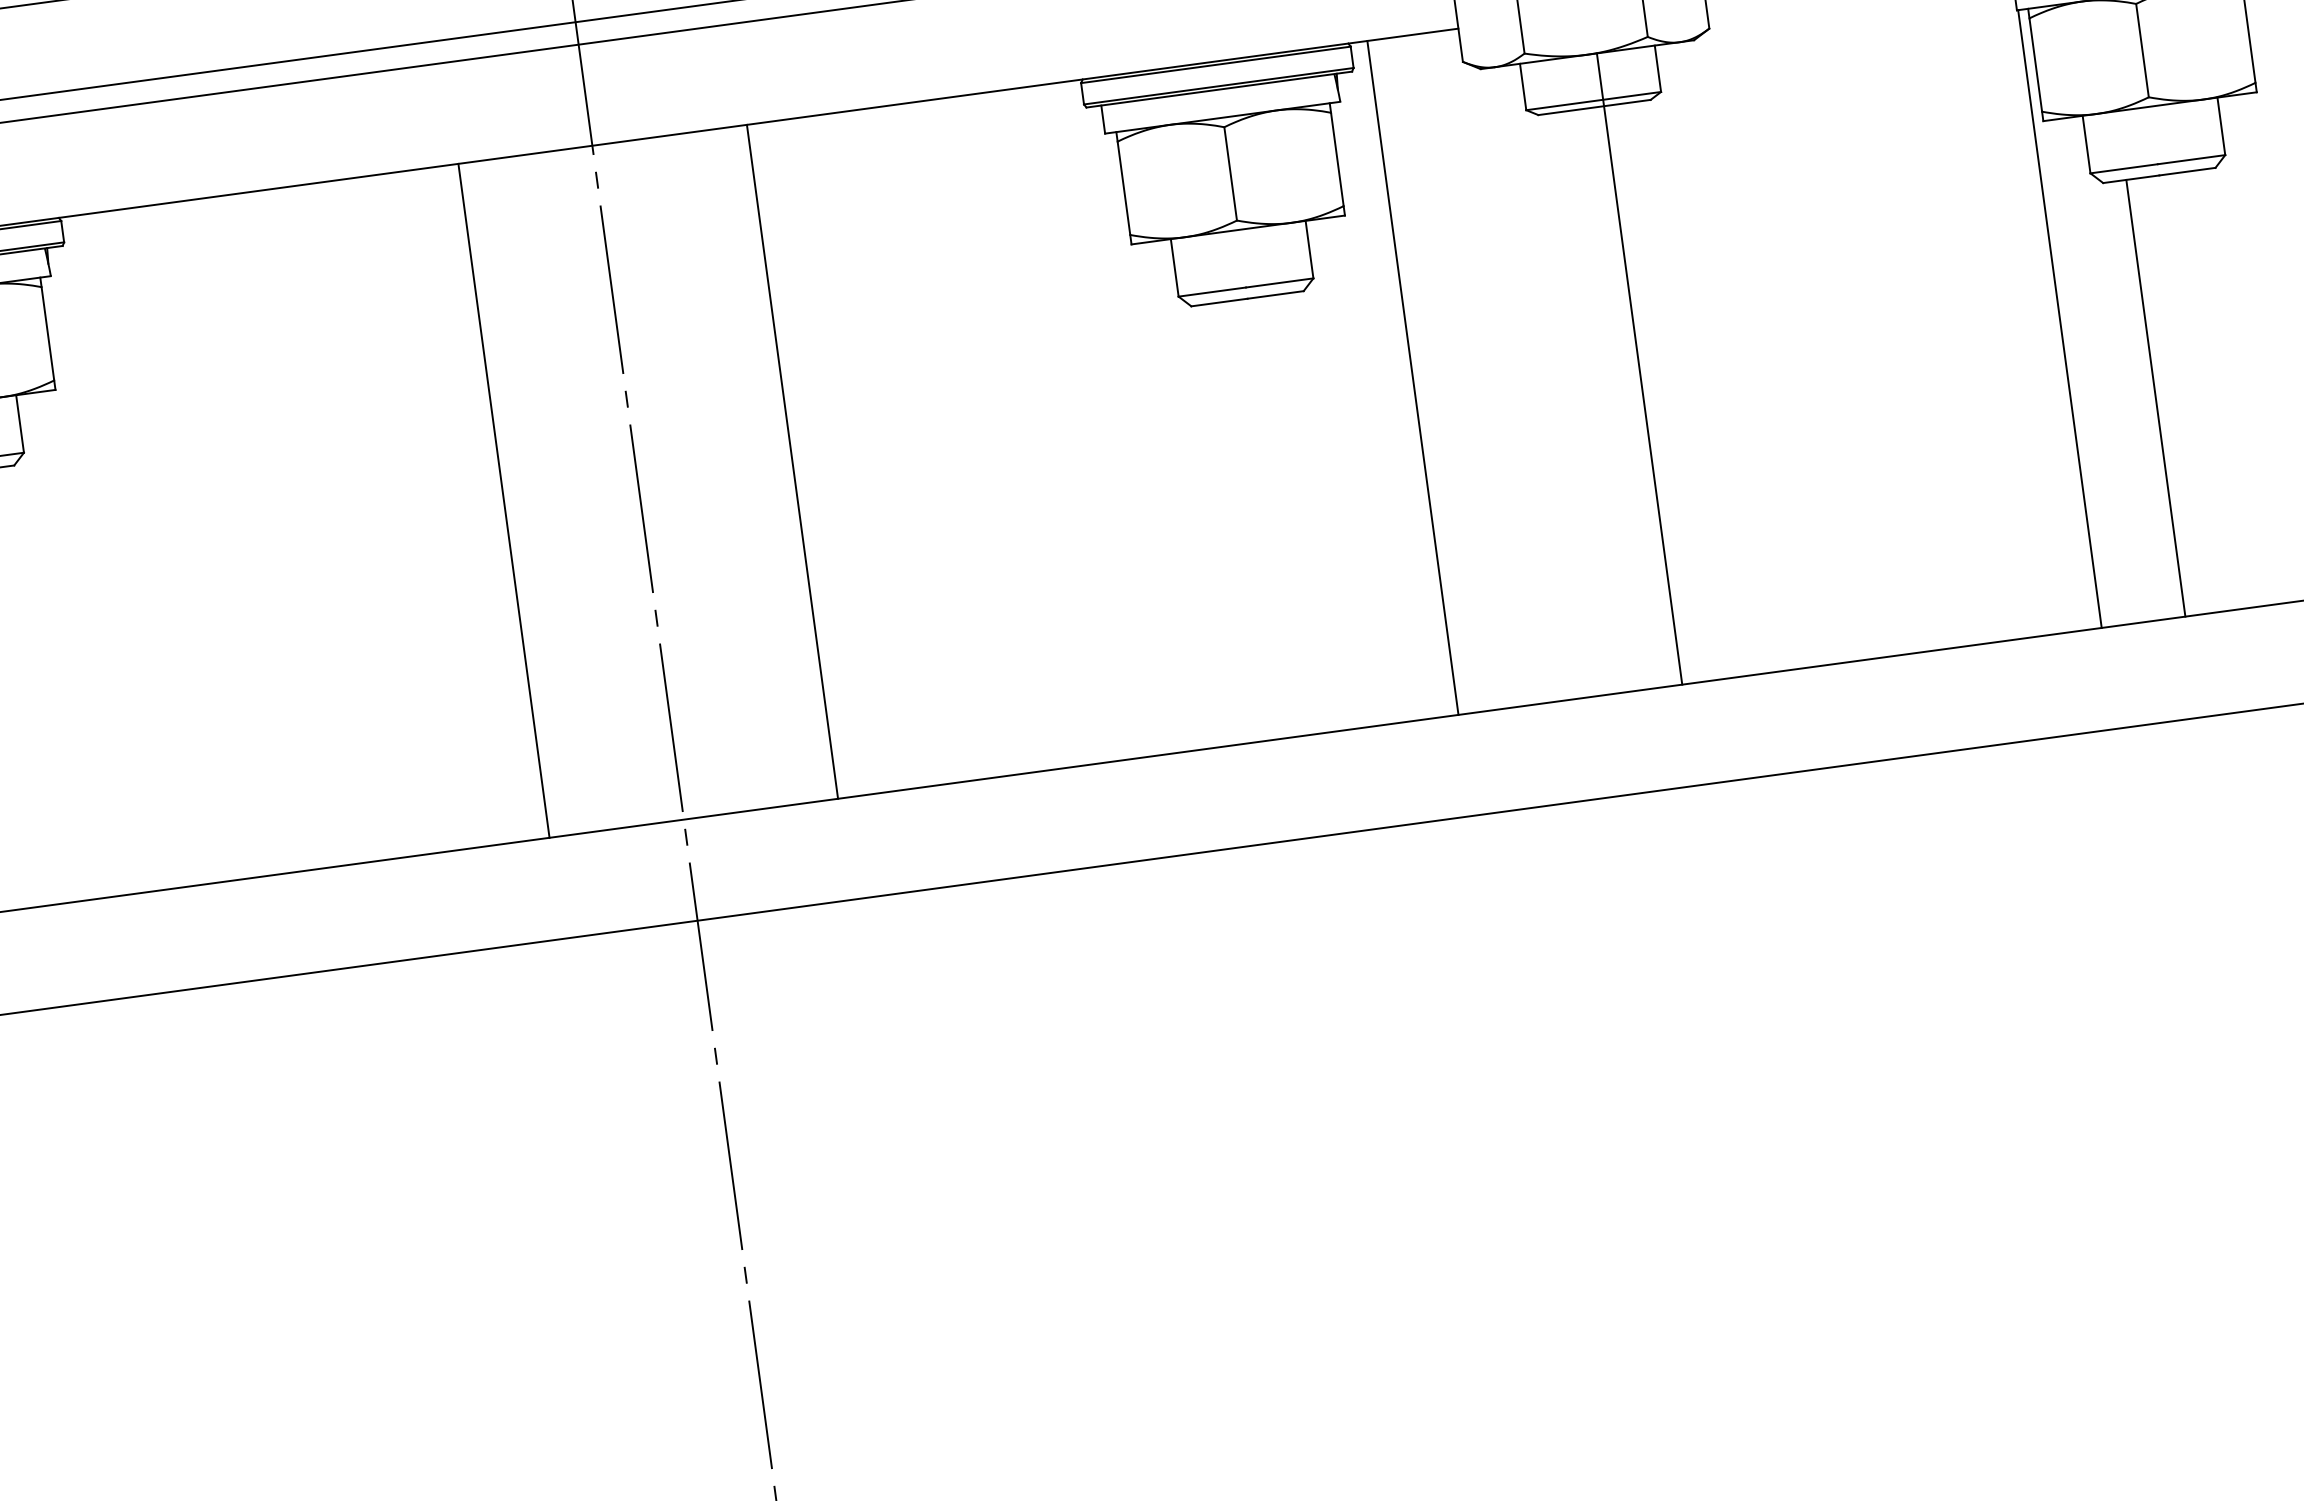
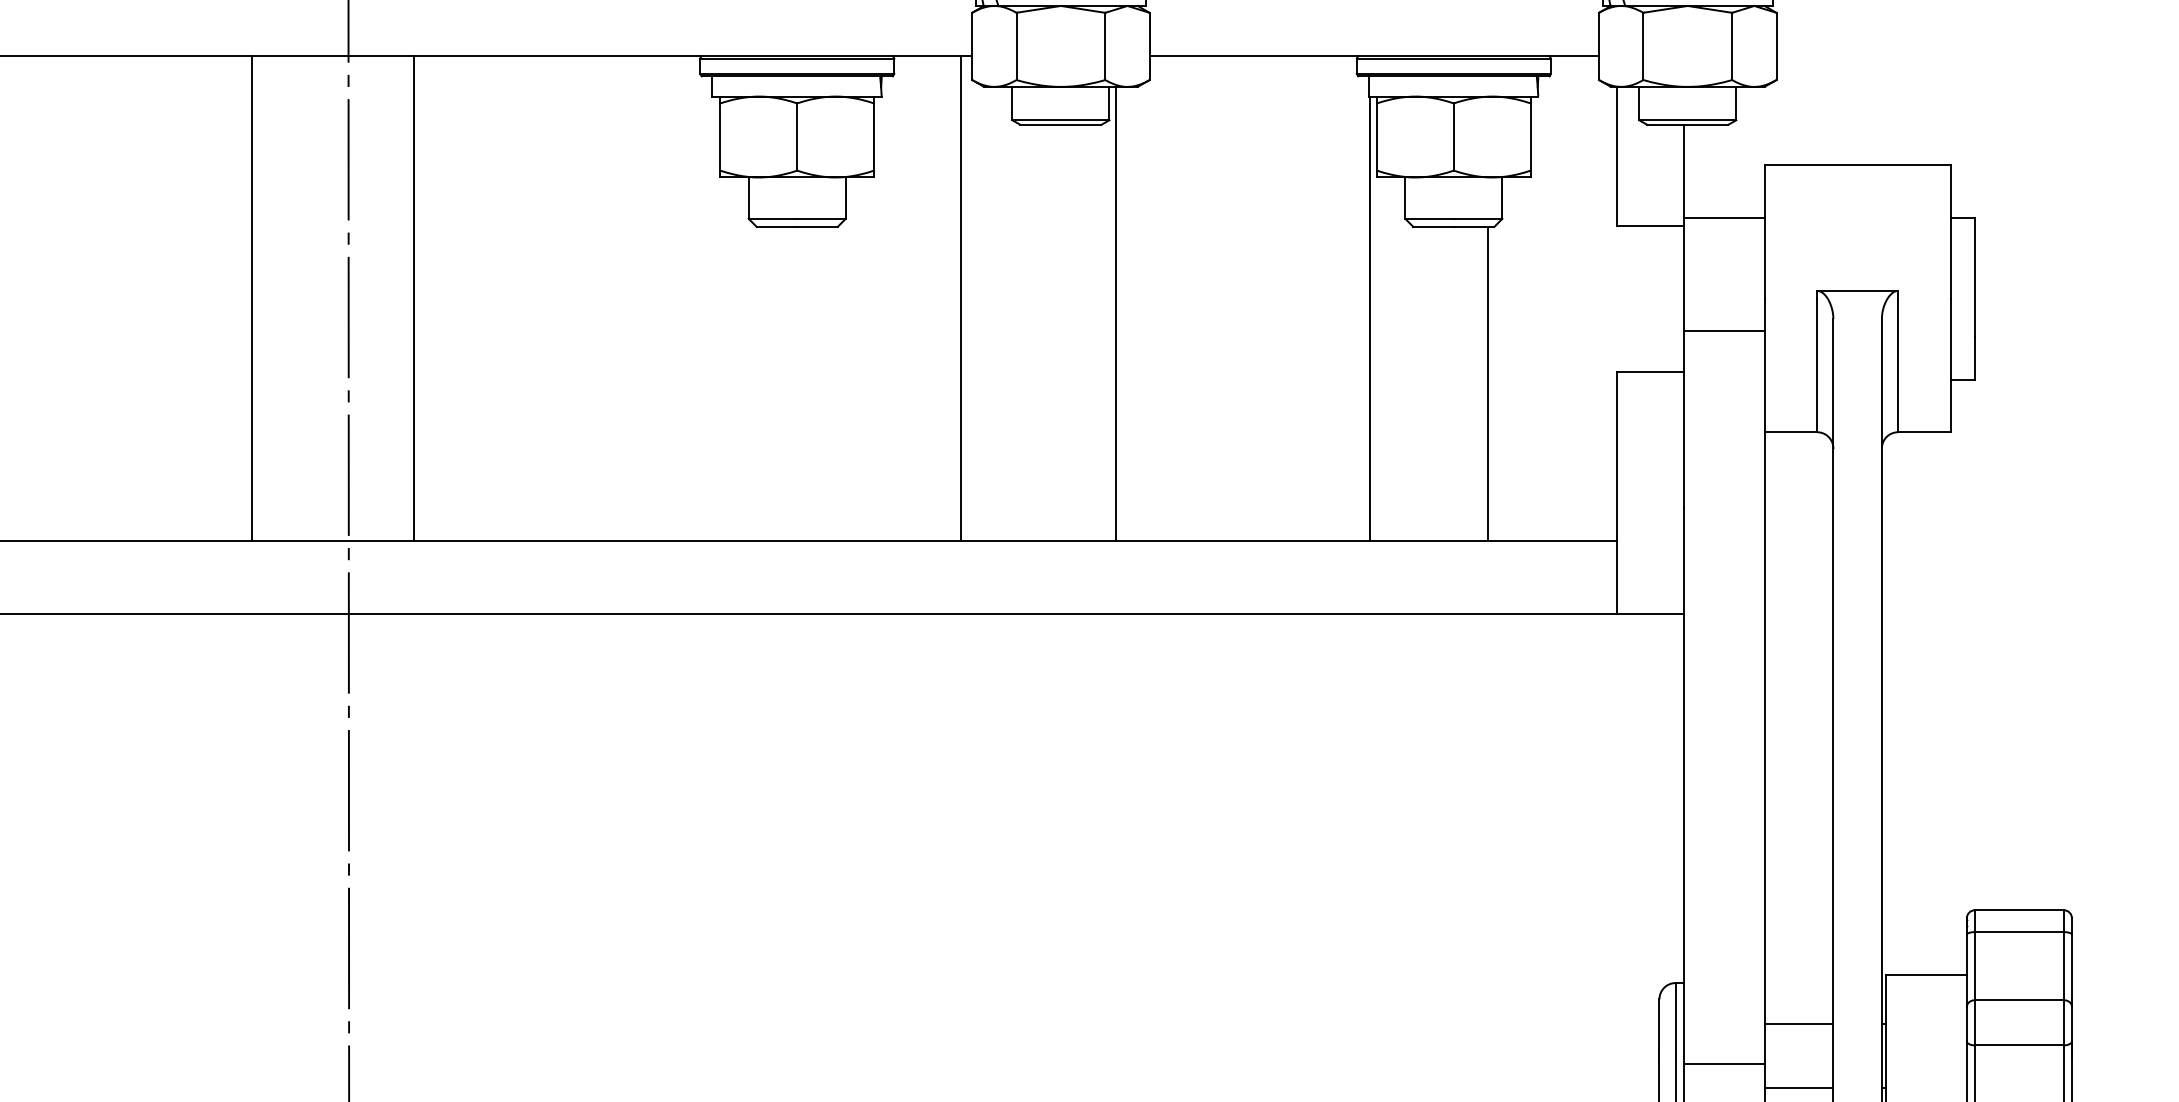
line: (1639, 368) -> (1115, 313), moved
line: (1412, 377) -> (960, 298), moved
line: (2156, 397) -> (1488, 383), moved
line: (791, 461) -> (413, 298), moved

